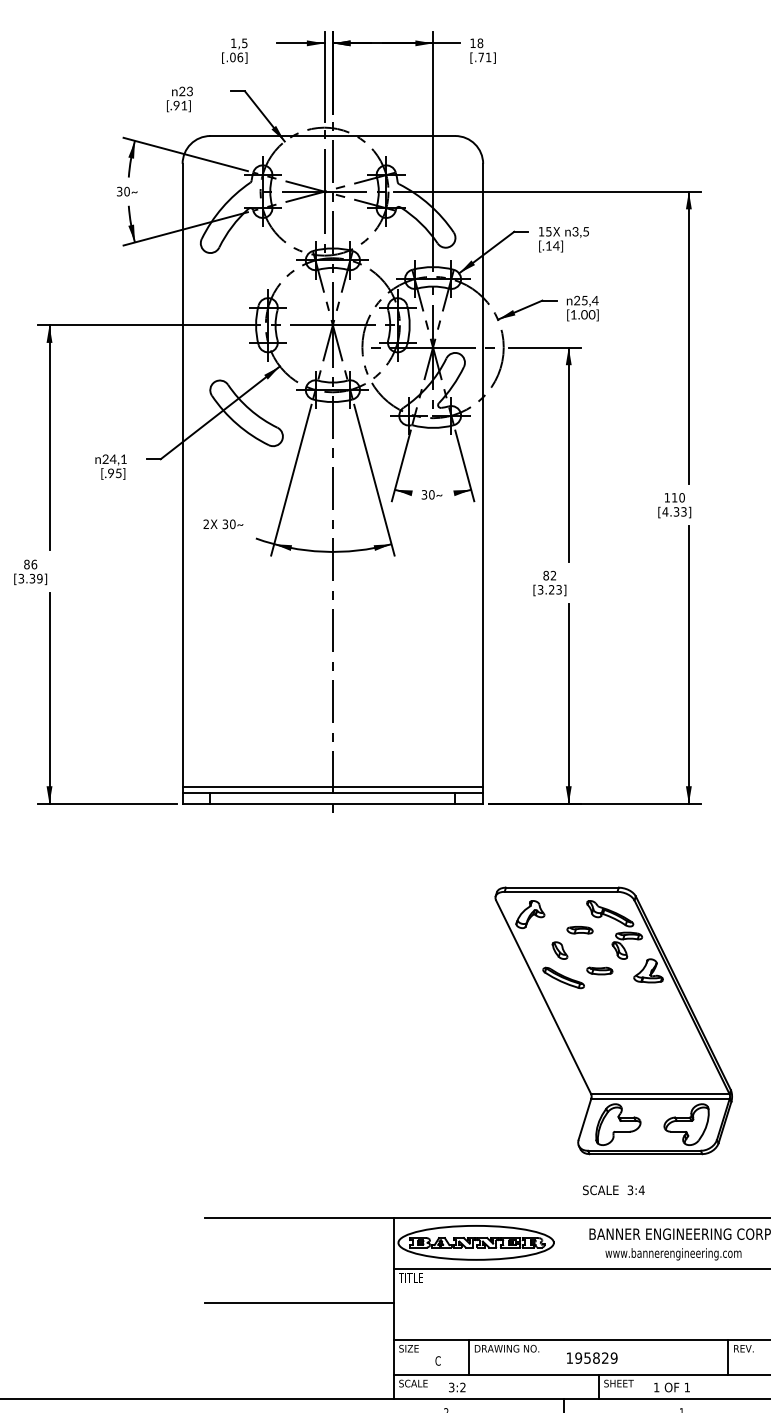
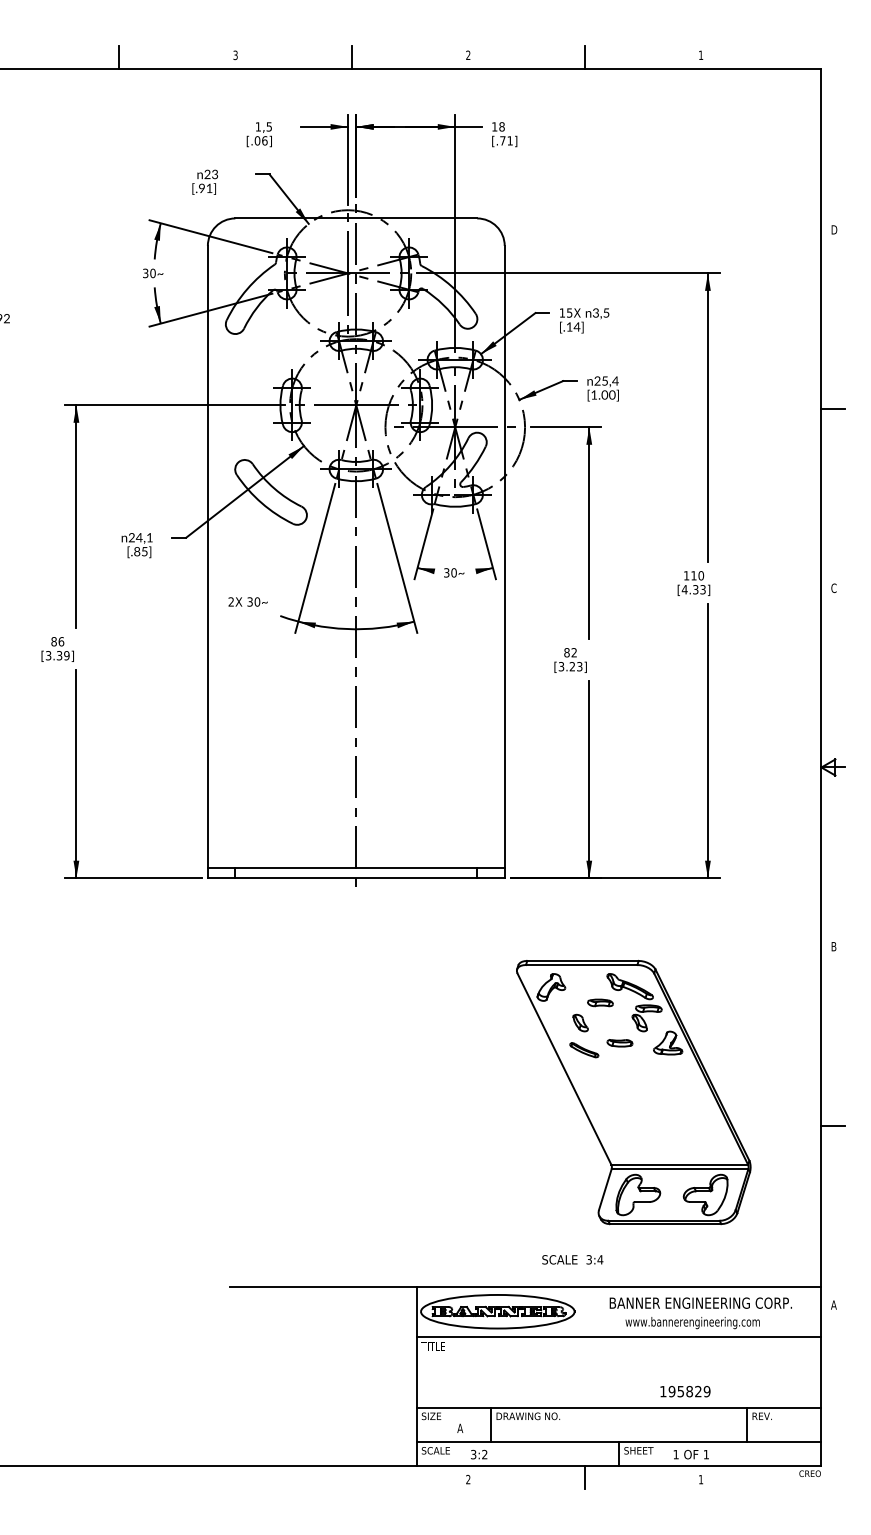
text: (111, 474) -> (137, 552), [.95] -> [.85]
line: (332, 787) -> (355, 861), removed
part: (563, 978) -> (584, 1050), size x0.7
text: (613, 1189) -> (572, 1259), moved
line: (299, 1302) -> (323, 1370), removed
text: (592, 1358) -> (685, 1391), moved
text: (438, 1361) -> (460, 1428), C -> A

